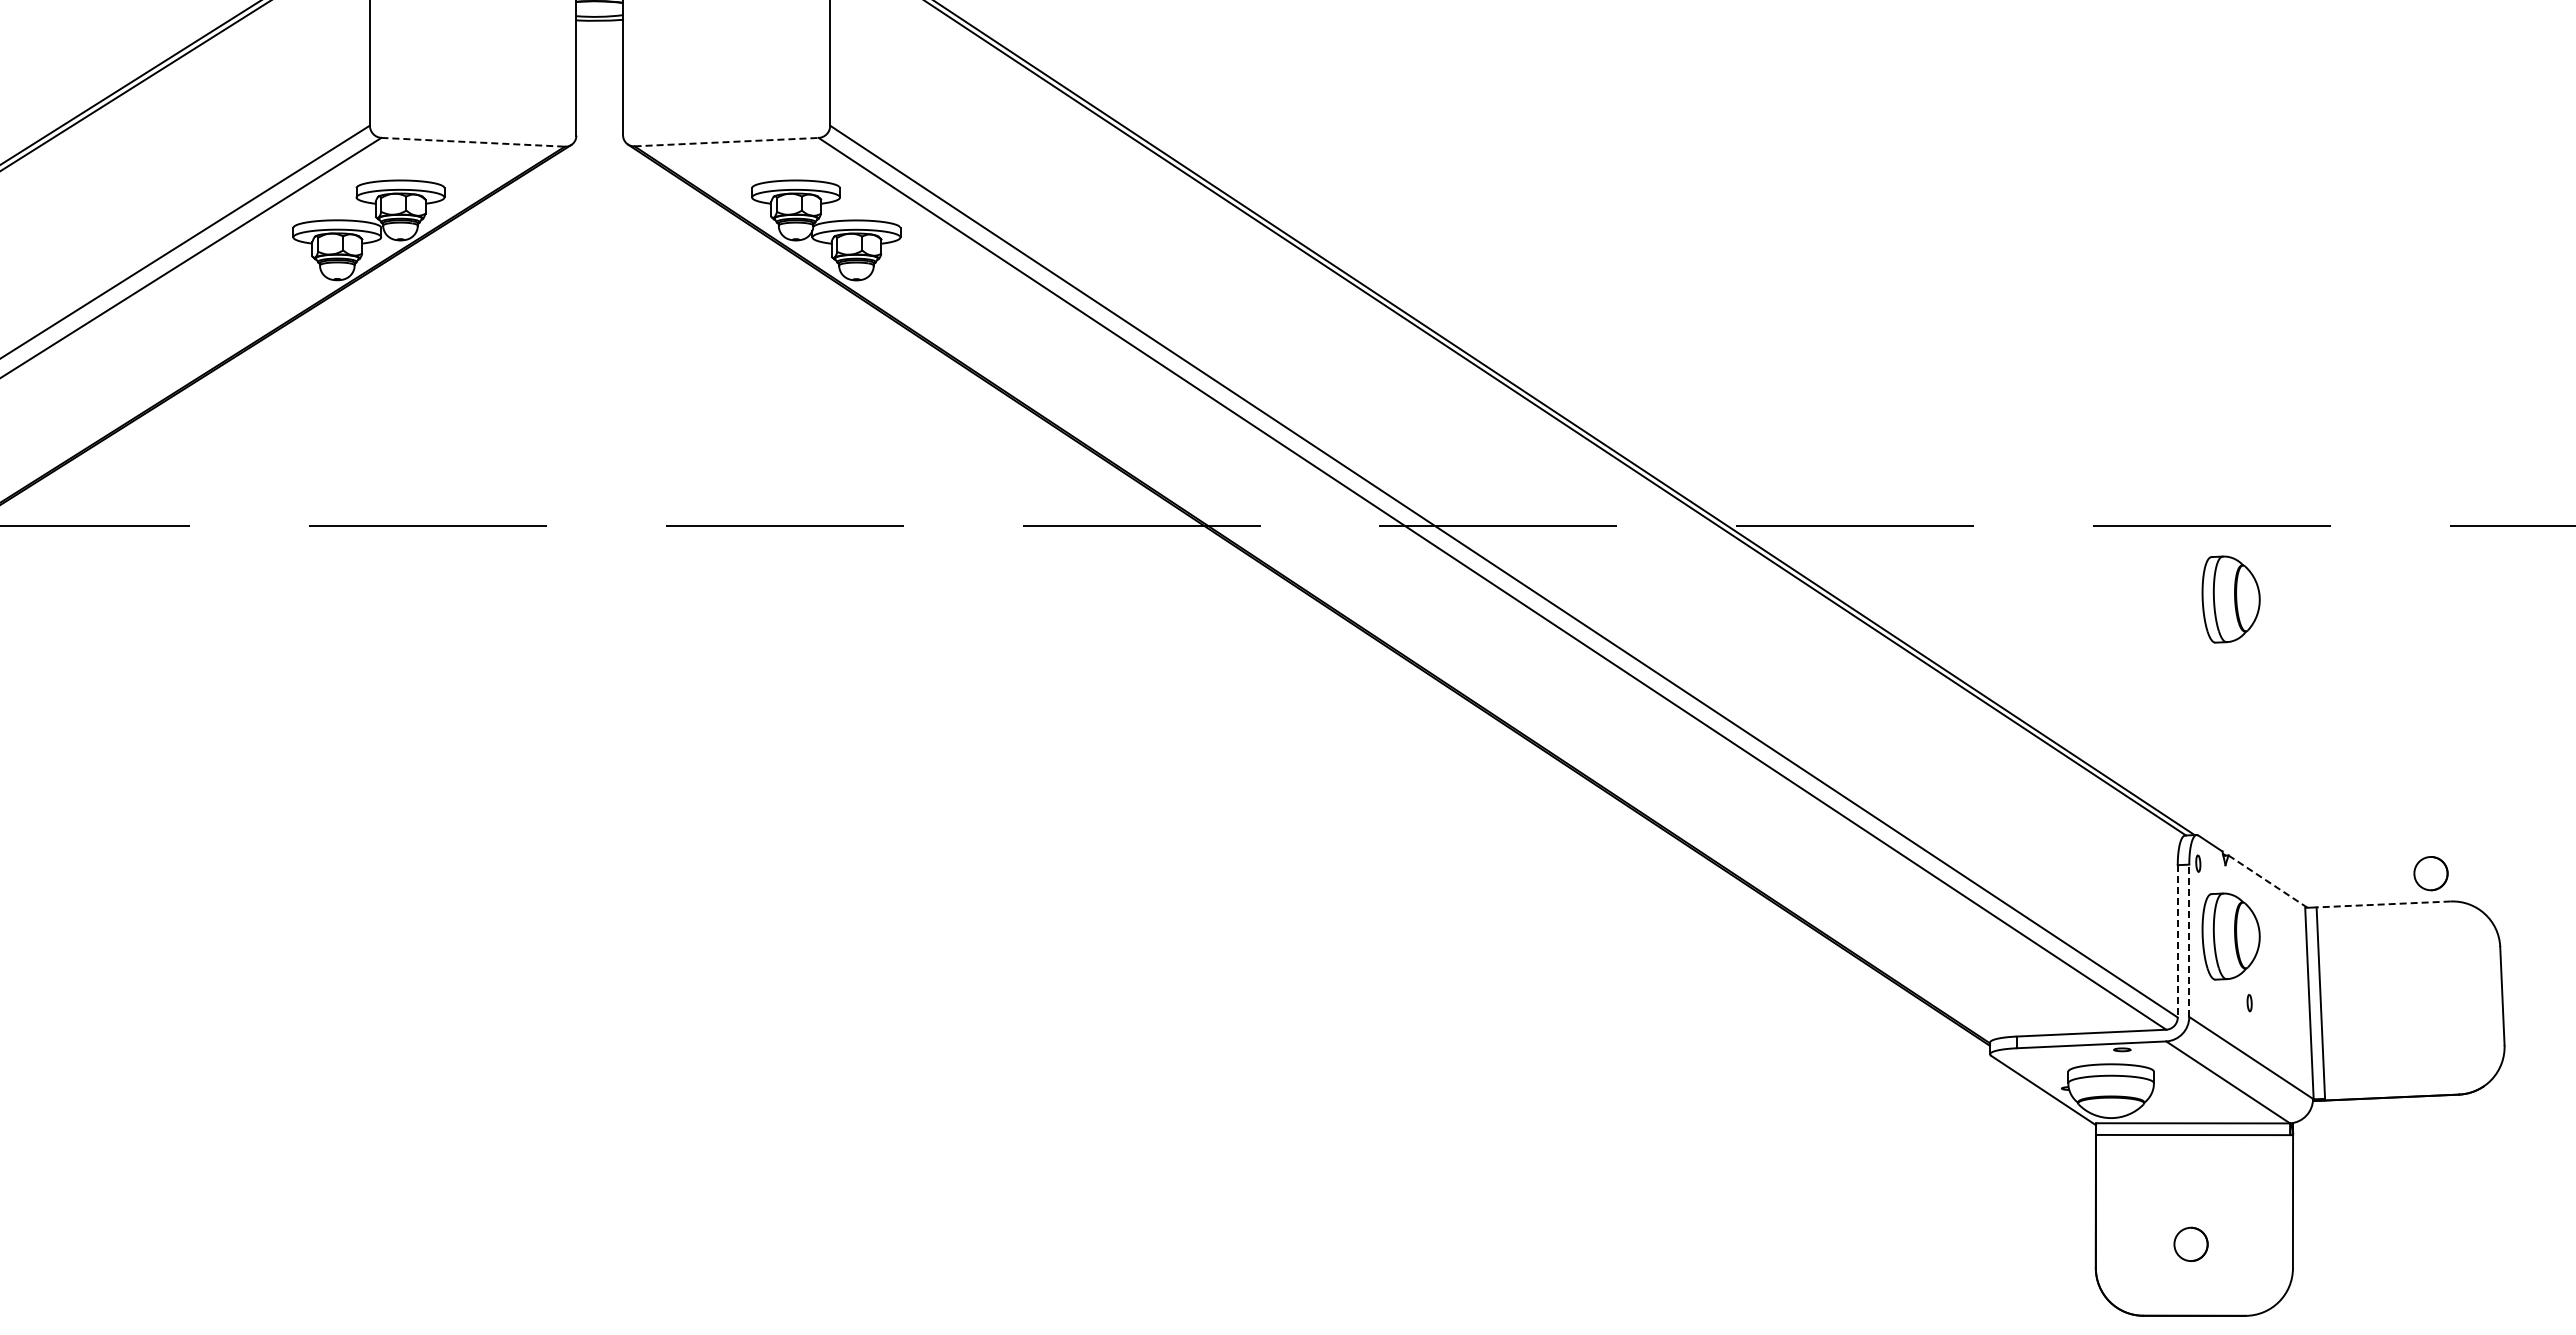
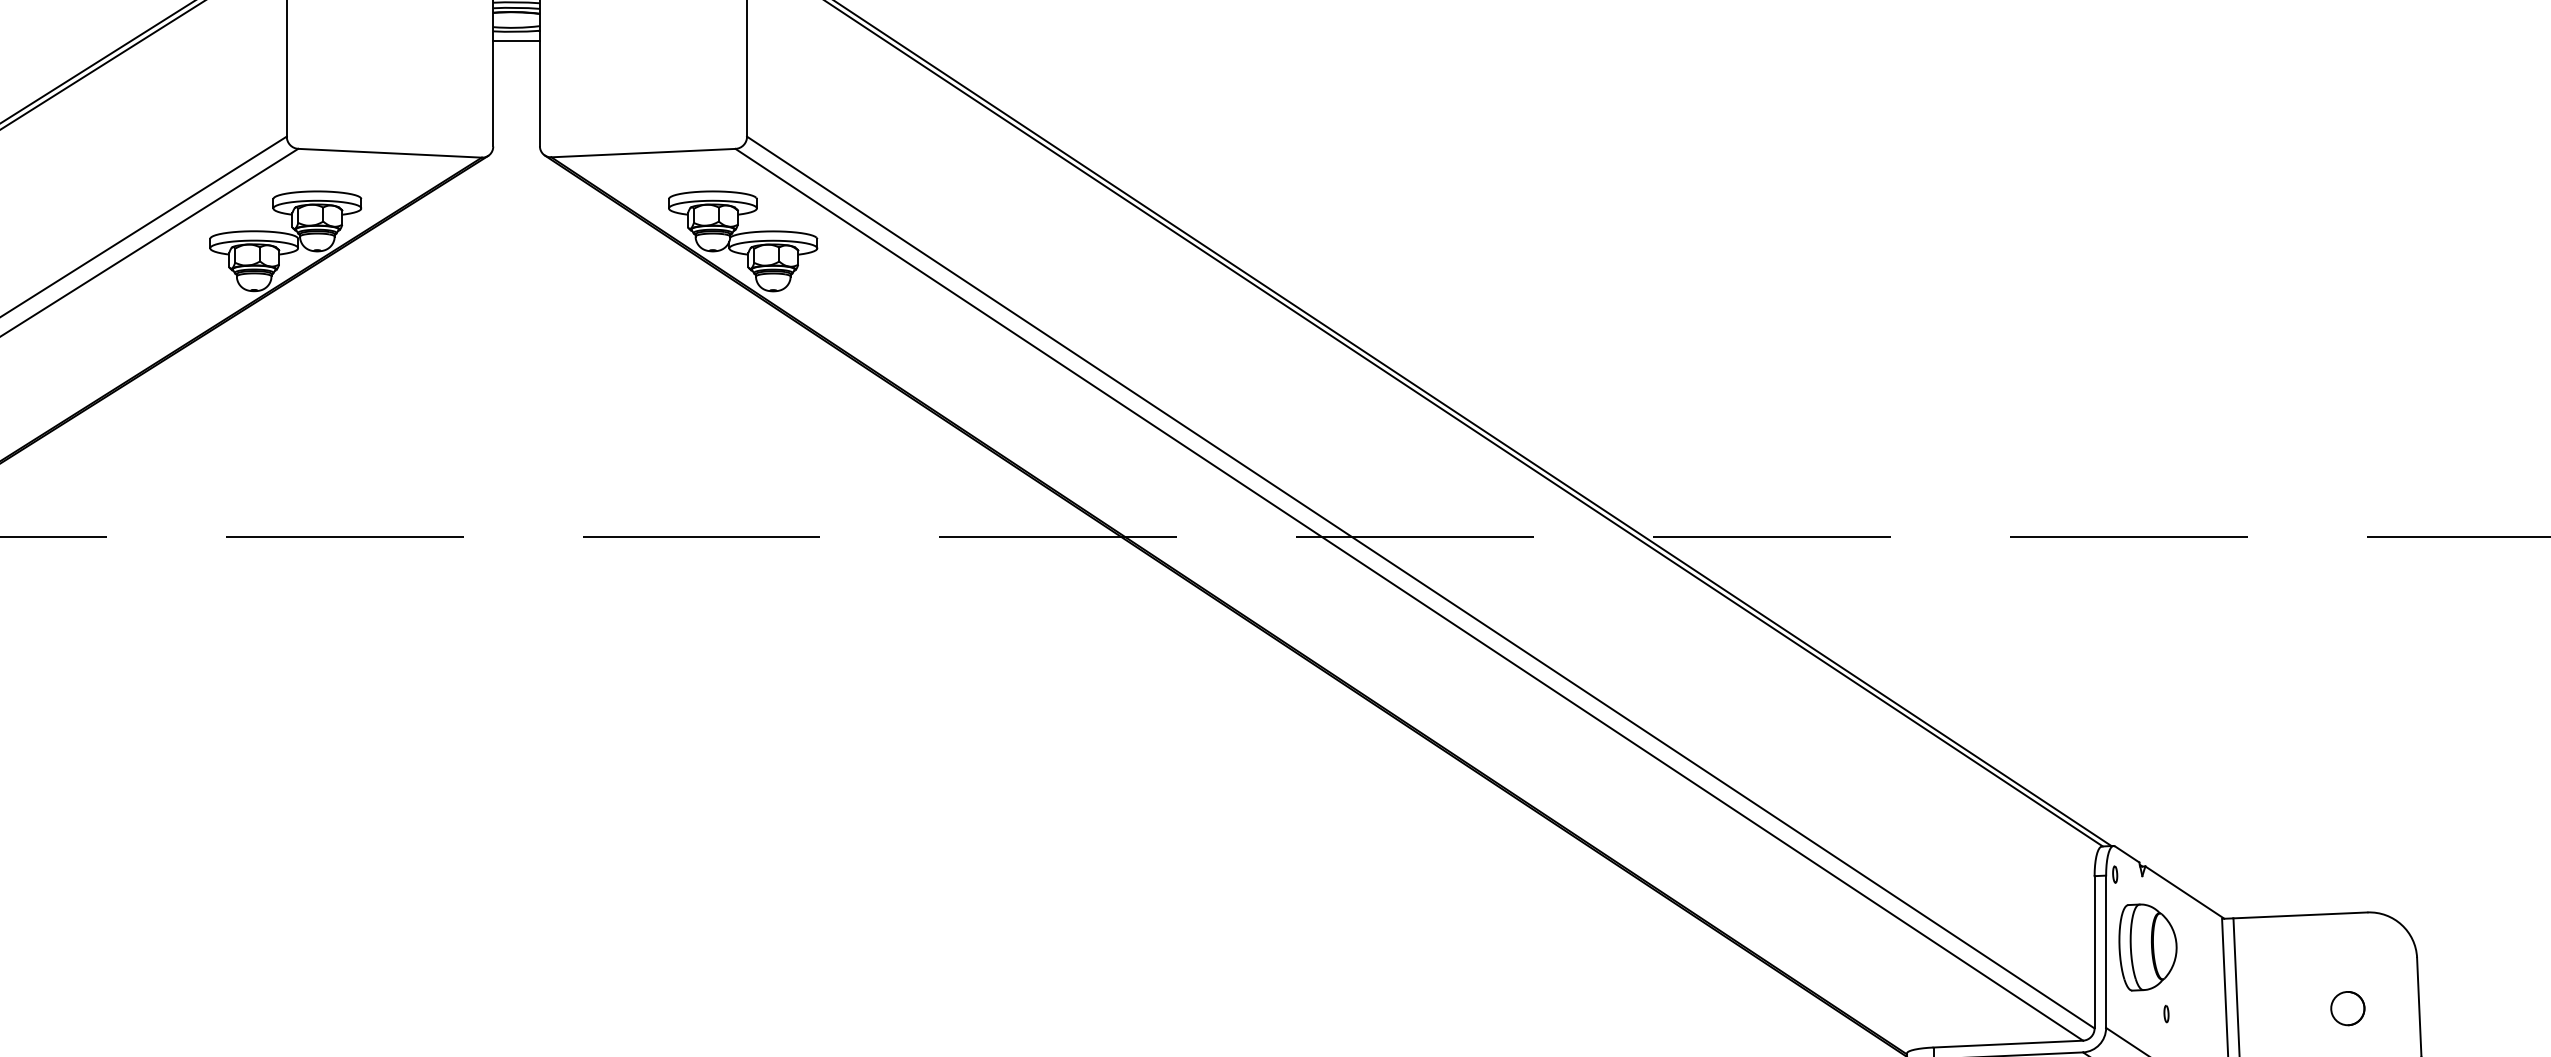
line: (599, 29) -> (516, 40), added
line: (473, 142) -> (390, 153), dashed -> solid
line: (727, 142) -> (644, 153), dashed -> solid
part: (2230, 599) -> (2147, 610), removed
part: (2430, 873) -> (2347, 1008), moved
line: (2268, 881) -> (2185, 892), dashed -> solid
line: (2383, 904) -> (2300, 915), dashed -> solid
line: (2189, 940) -> (2106, 951), dashed -> solid
line: (2177, 941) -> (2094, 952), dashed -> solid

